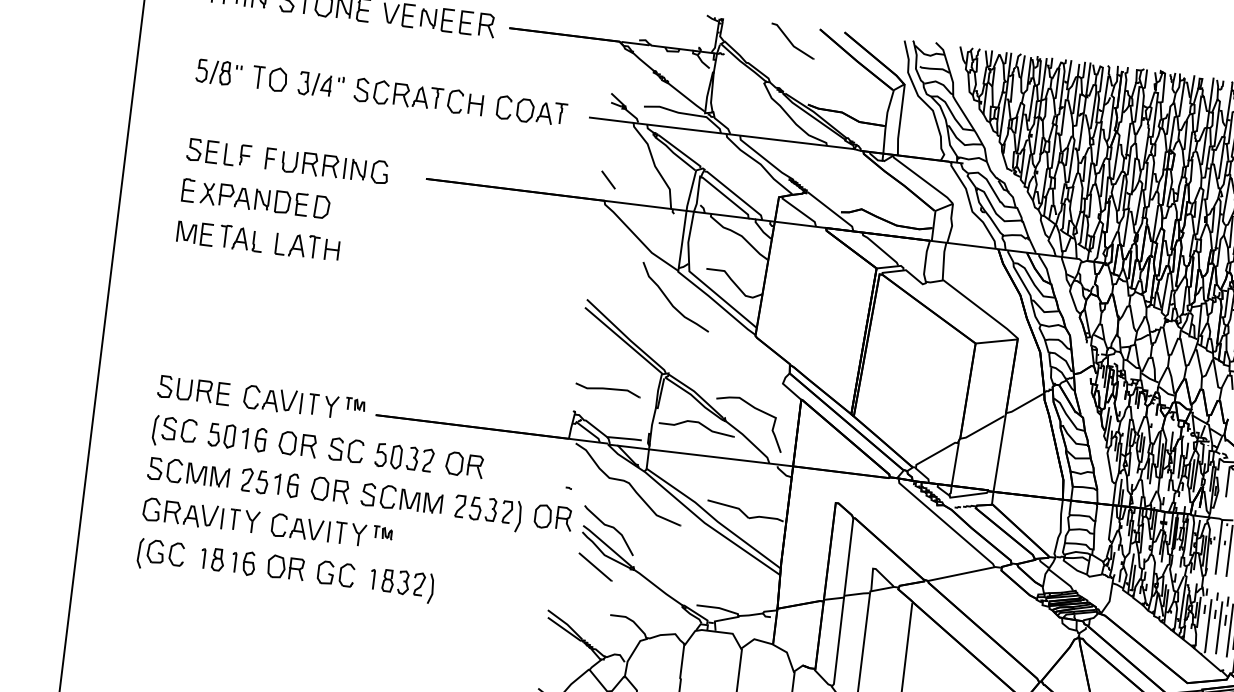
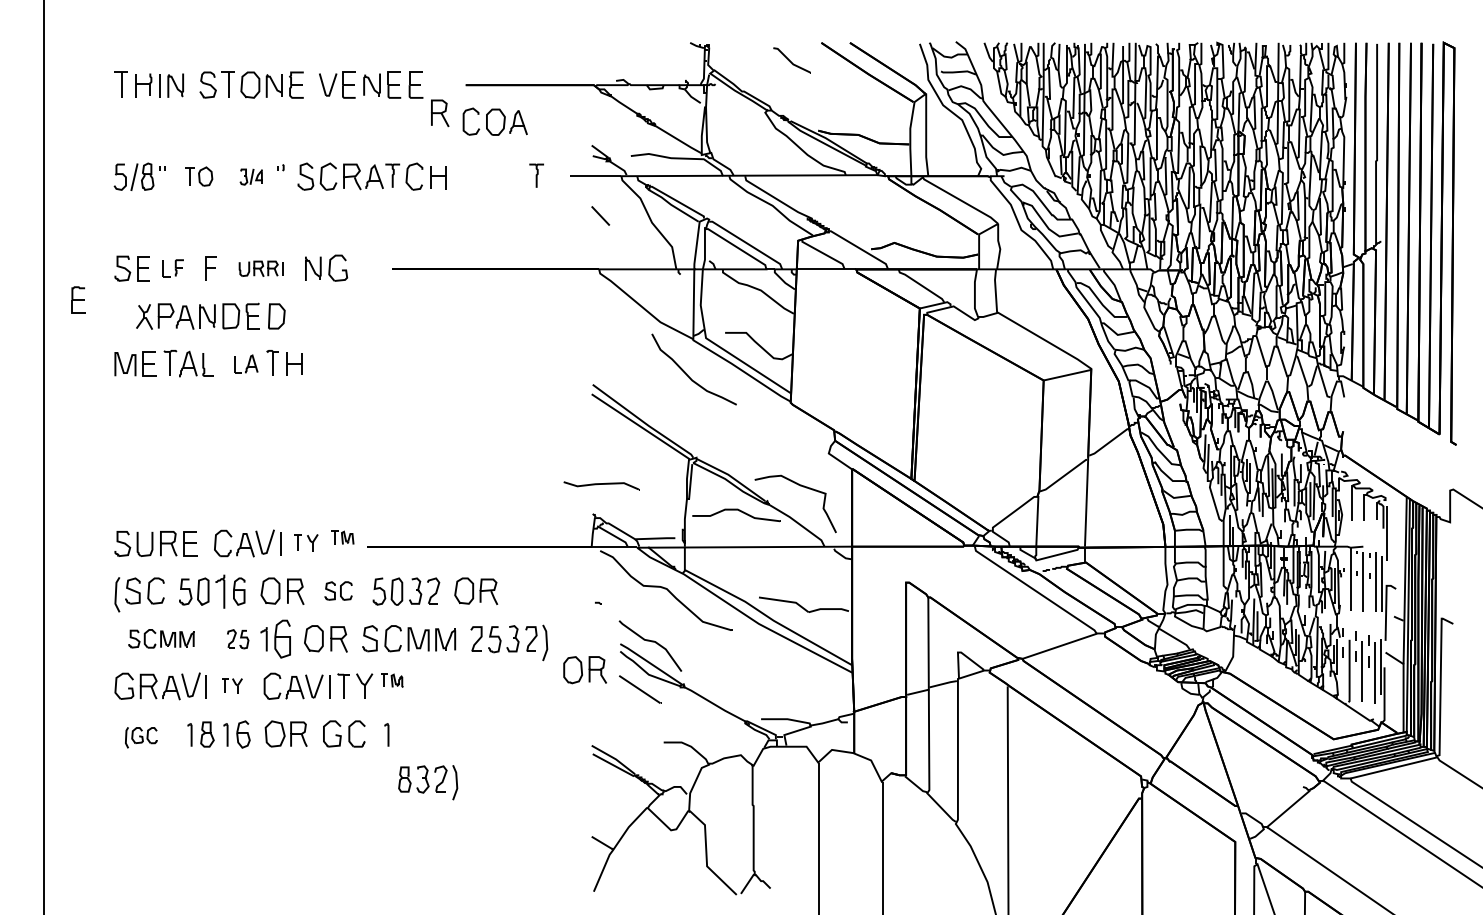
part: (487, 25) -> (440, 113), moved
part: (792, 41) -> (791, 60), size x0.7
part: (269, 78) -> (198, 176), size x0.7
part: (315, 84) -> (251, 176), size x0.6
part: (524, 109) -> (494, 121), moved
part: (238, 155) -> (173, 268), size x0.7
part: (313, 164) -> (260, 268), size x0.6
line: (608, 179) -> (600, 215), moved
part: (188, 190) -> (78, 299), moved
part: (291, 244) -> (246, 363), size x0.7
part: (607, 390) -> (601, 485), moved
part: (323, 405) -> (306, 542), size x0.7
part: (244, 438) -> (220, 591), size x1.4
part: (346, 449) -> (338, 590), size x0.7
part: (188, 472) -> (161, 638), size x0.7
part: (254, 481) -> (237, 639), size x0.7
part: (292, 486) -> (282, 639), size x1.4
part: (552, 517) -> (584, 670), moved
part: (244, 520) -> (232, 685), size x0.6
part: (161, 555) -> (141, 737), size x0.6
part: (408, 585) -> (428, 782), moved

